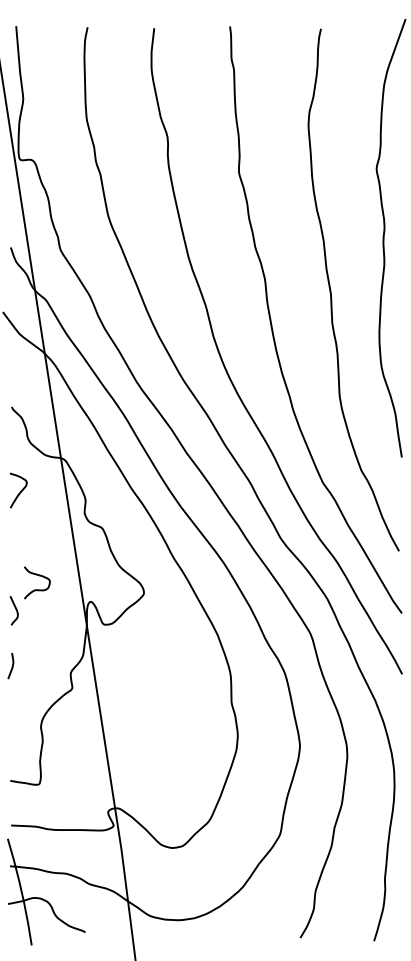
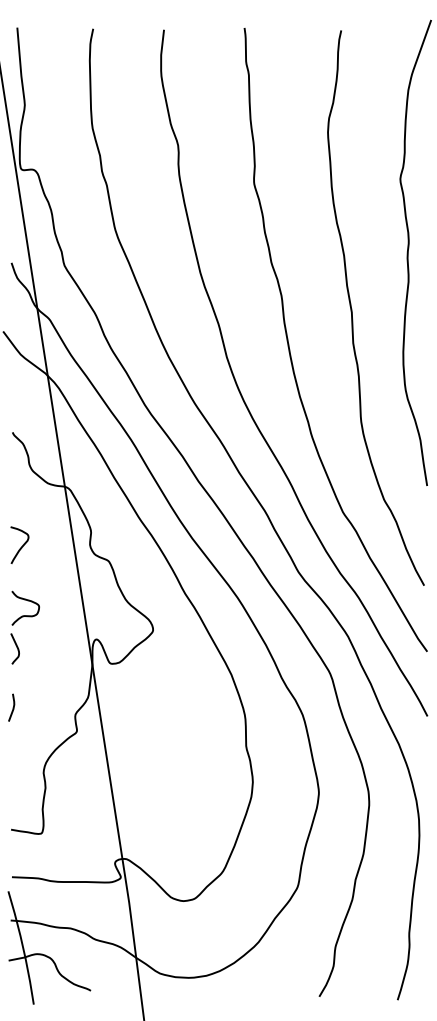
curve: (20, 491) -> (21, 546), moved
curve: (38, 576) -> (27, 601), moved

